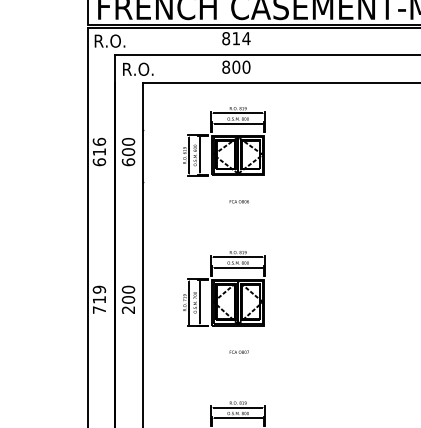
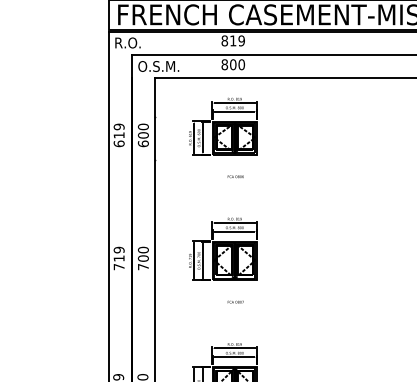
text: (246, 38) -> (241, 40), 814 -> 819
text: (146, 69) -> (158, 66), R.O. -> O.S.M.
text: (98, 141) -> (118, 126), 616 -> 619
text: (127, 310) -> (142, 267), 200 -> 700

